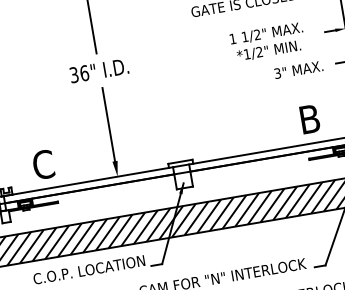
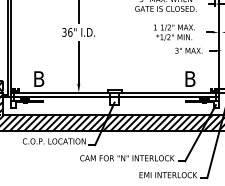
text: (42, 165) -> (38, 79), C -> B

